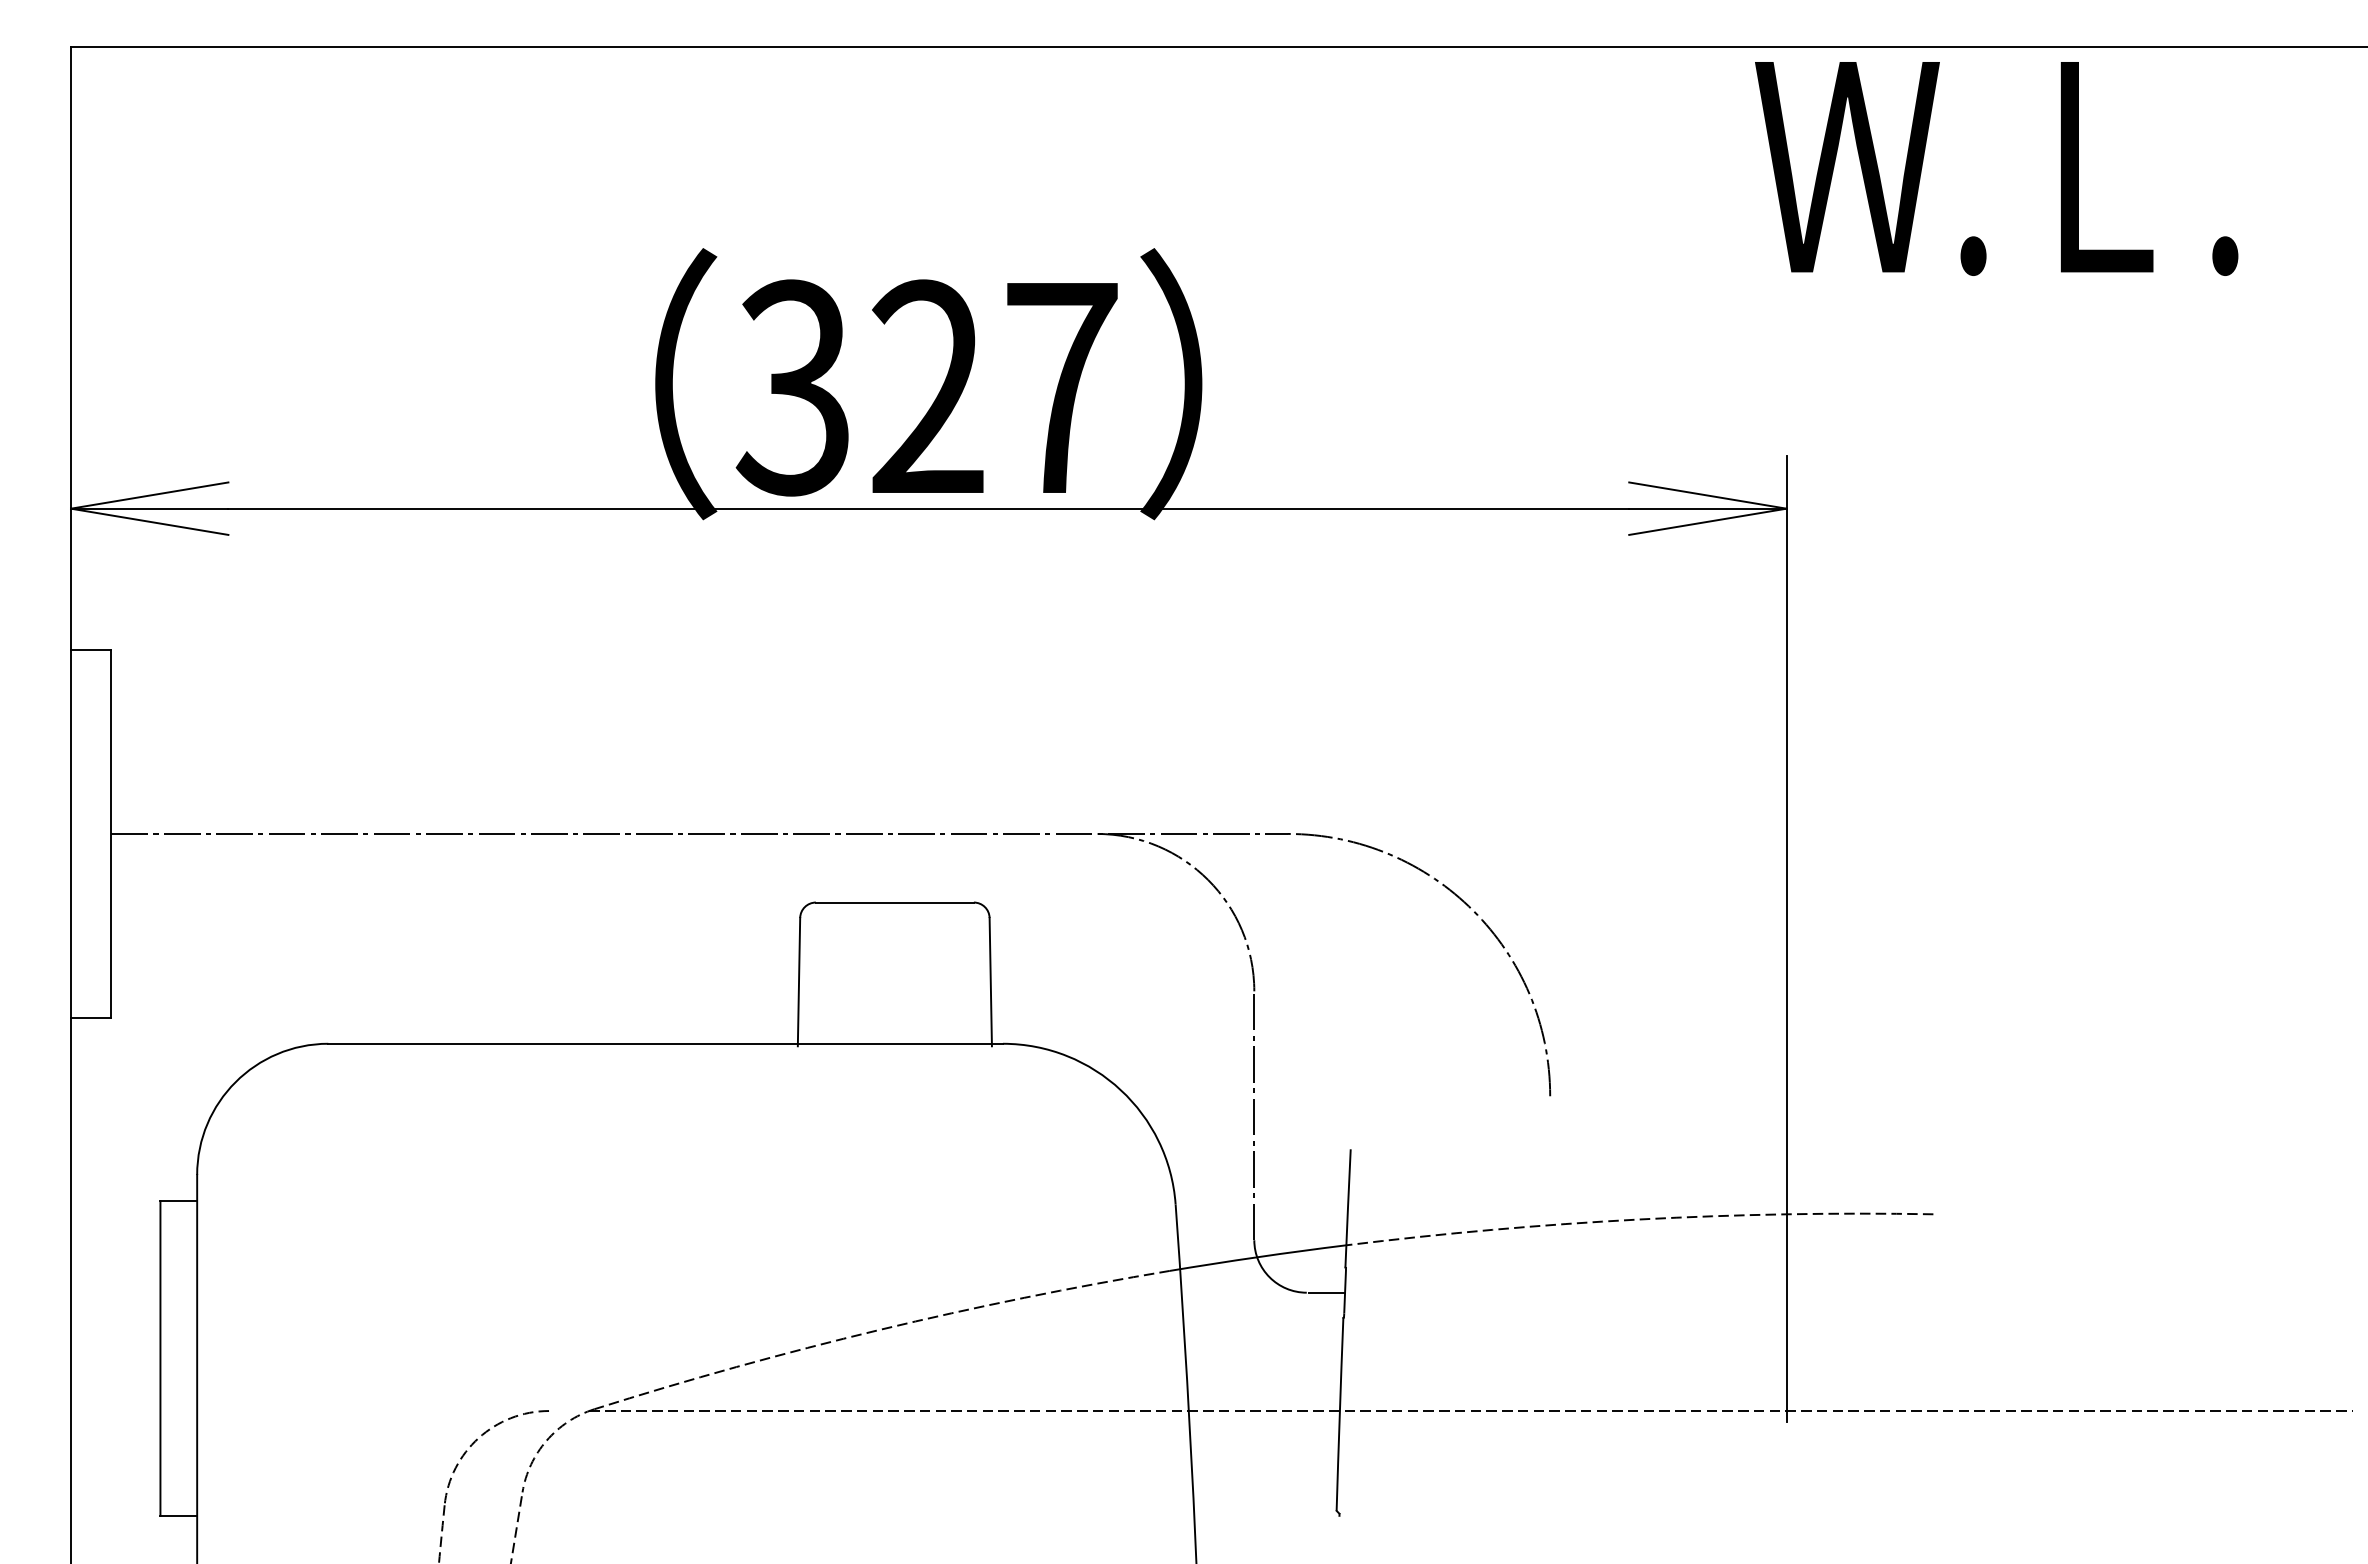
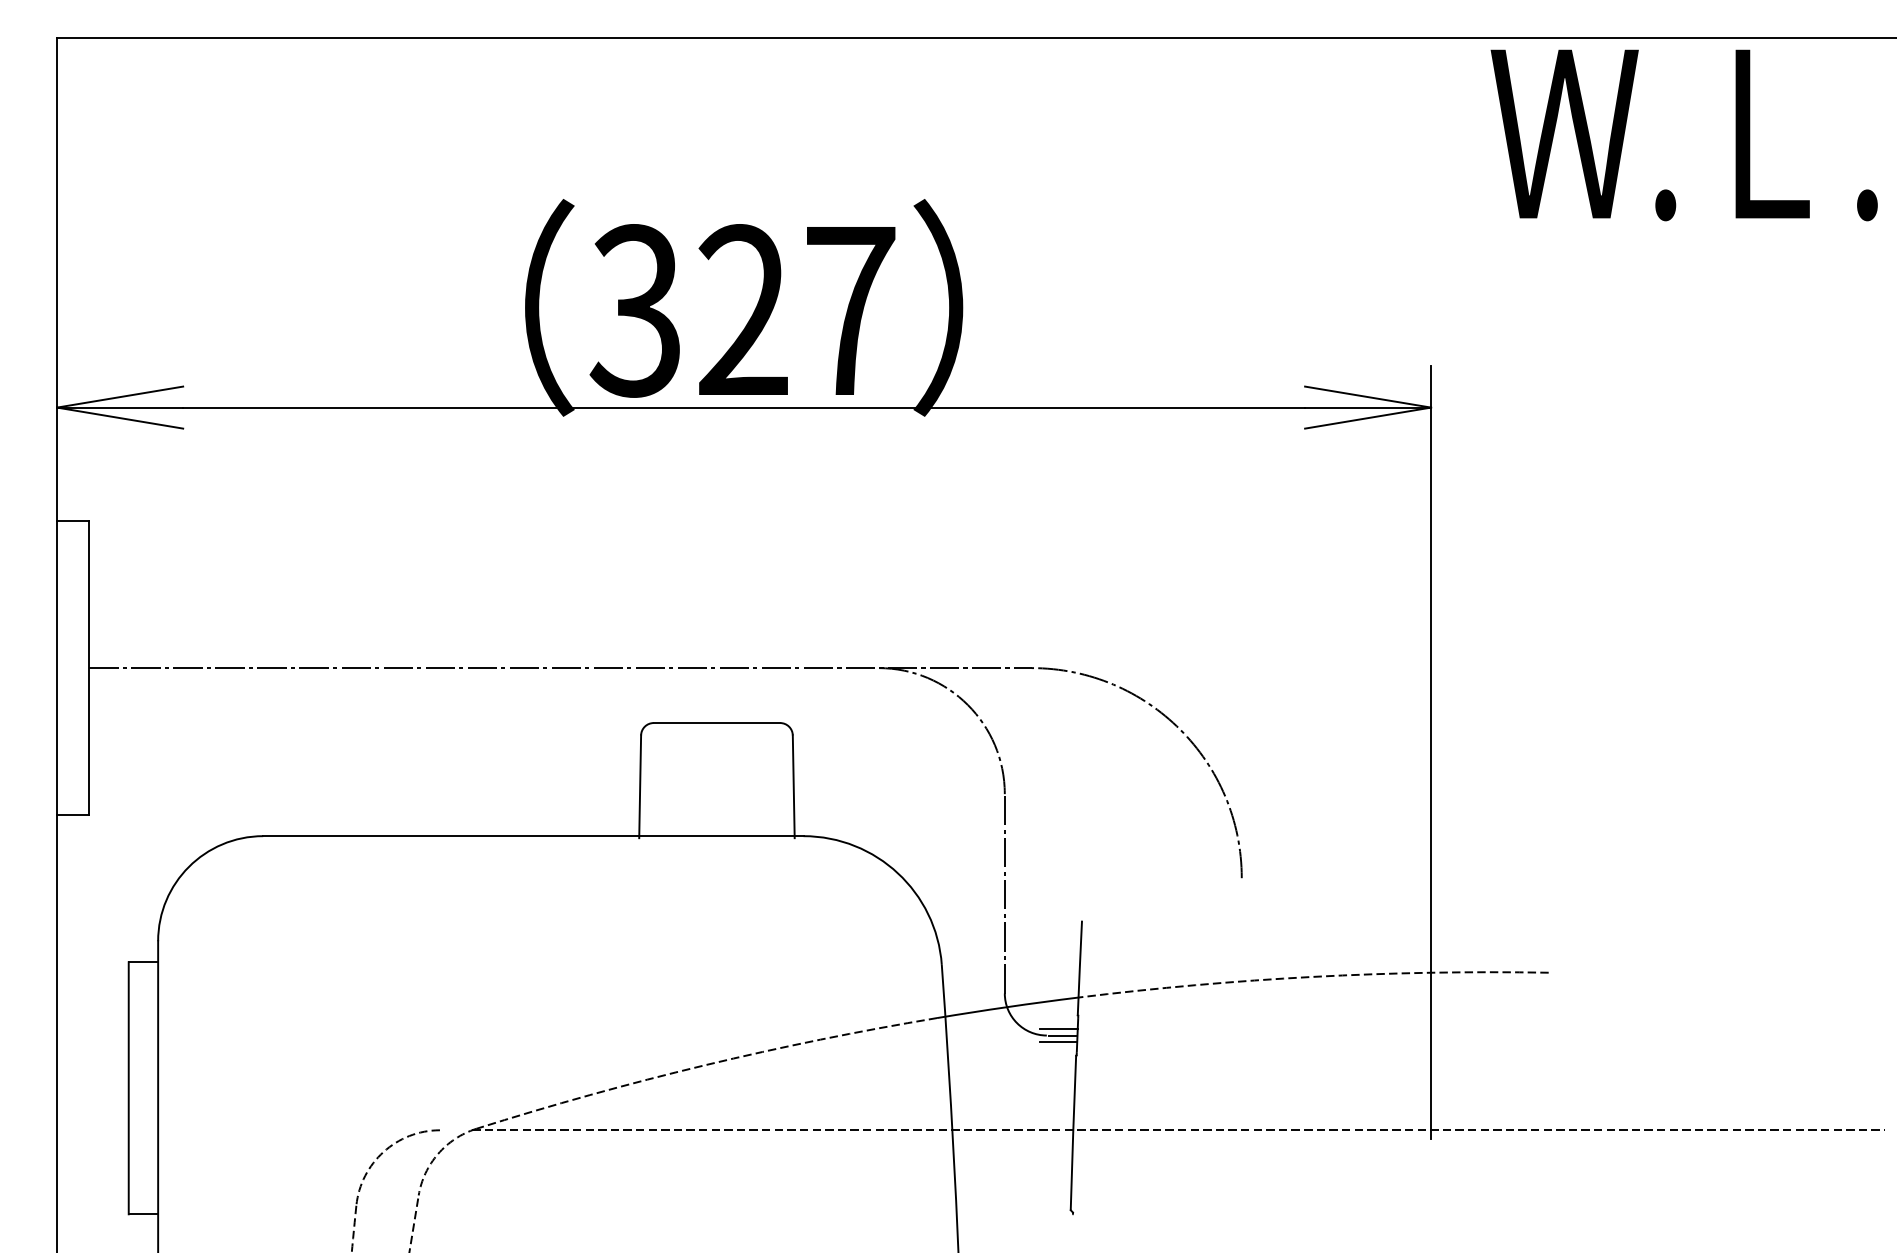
text: (1996, 168) -> (1684, 135), moved
line: (1321, 1284) -> (1058, 1028), added
line: (1321, 1301) -> (1058, 1042), added

